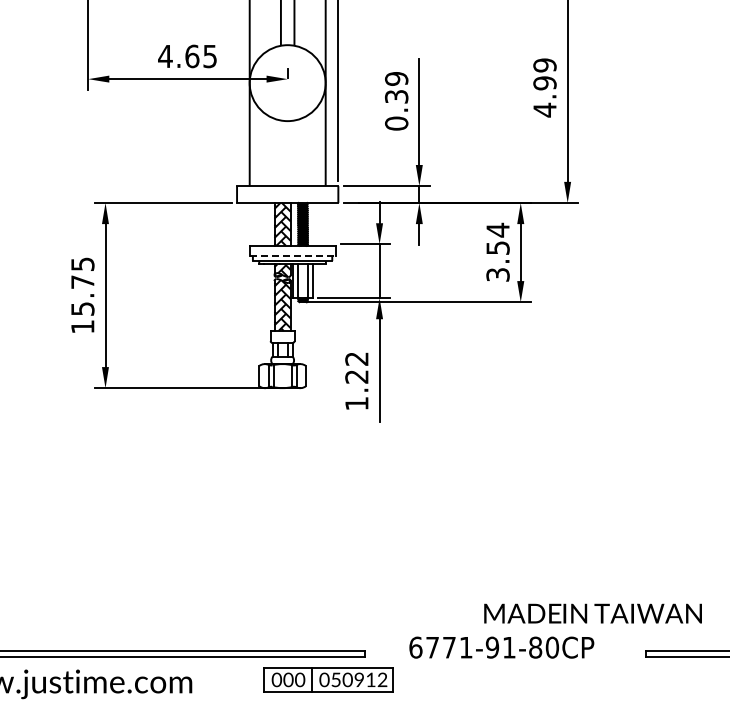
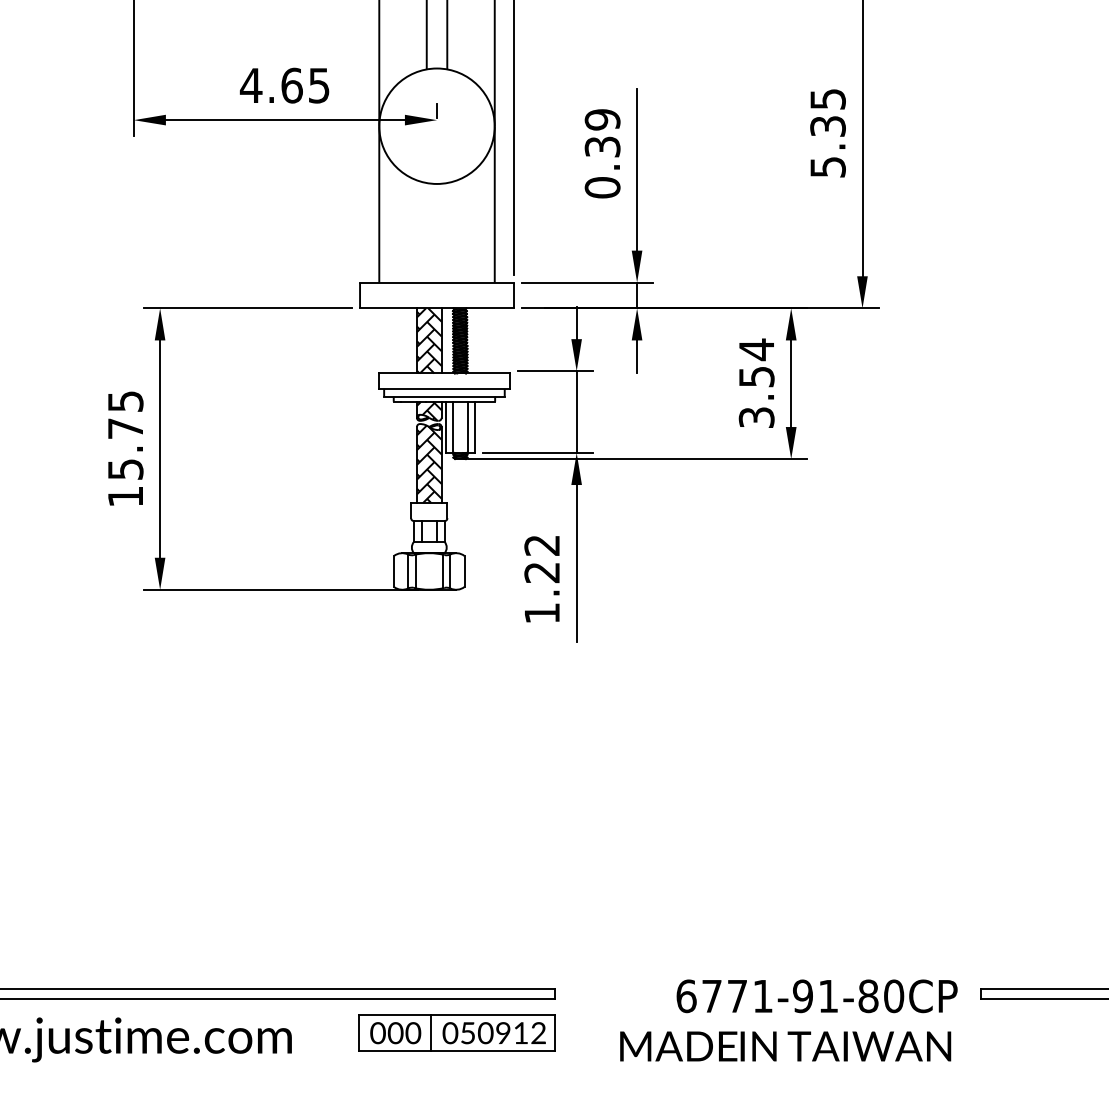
text: (544, 87) -> (827, 132), 4.99 -> 5.35
line: (293, 255) -> (445, 388), dashed -> solid
text: (592, 613) -> (784, 1046), moved
text: (501, 647) -> (816, 996), moved
part: (328, 679) -> (456, 1032), moved

